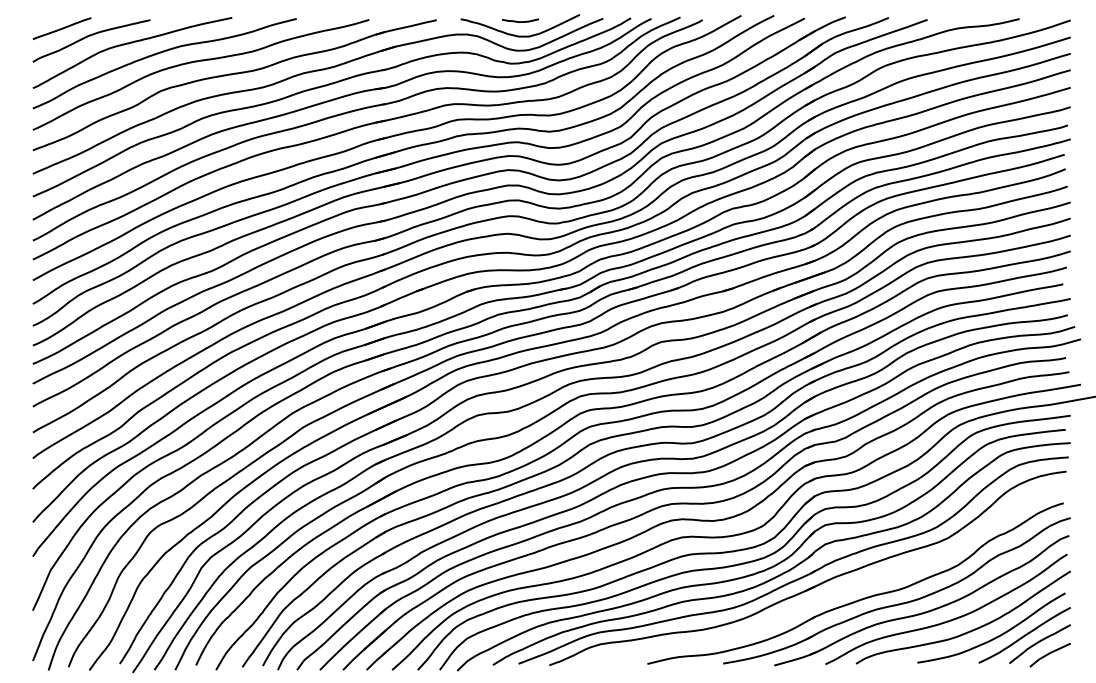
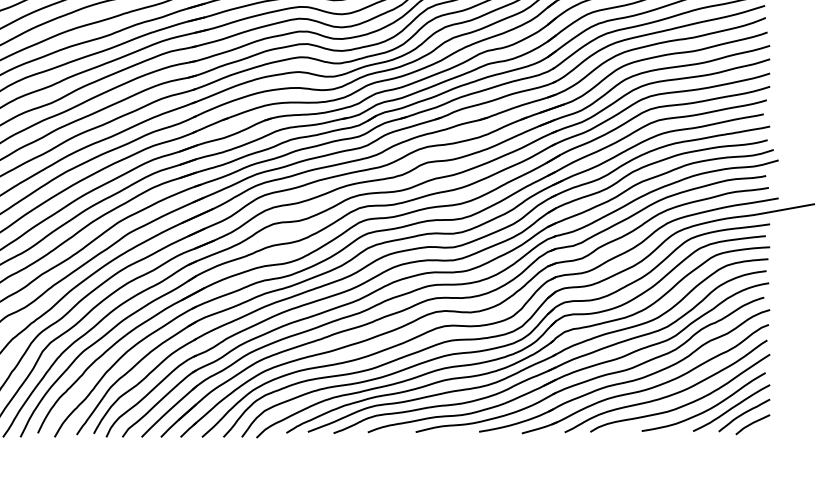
part: (837, 590) -> (574, 370), added

